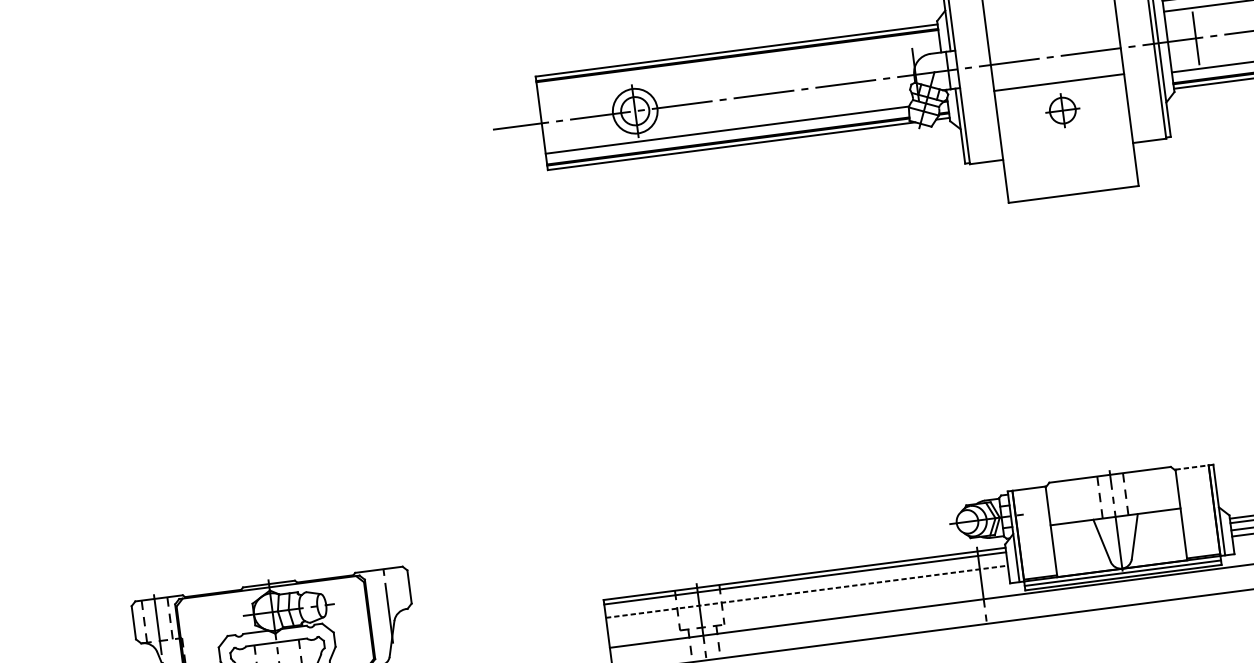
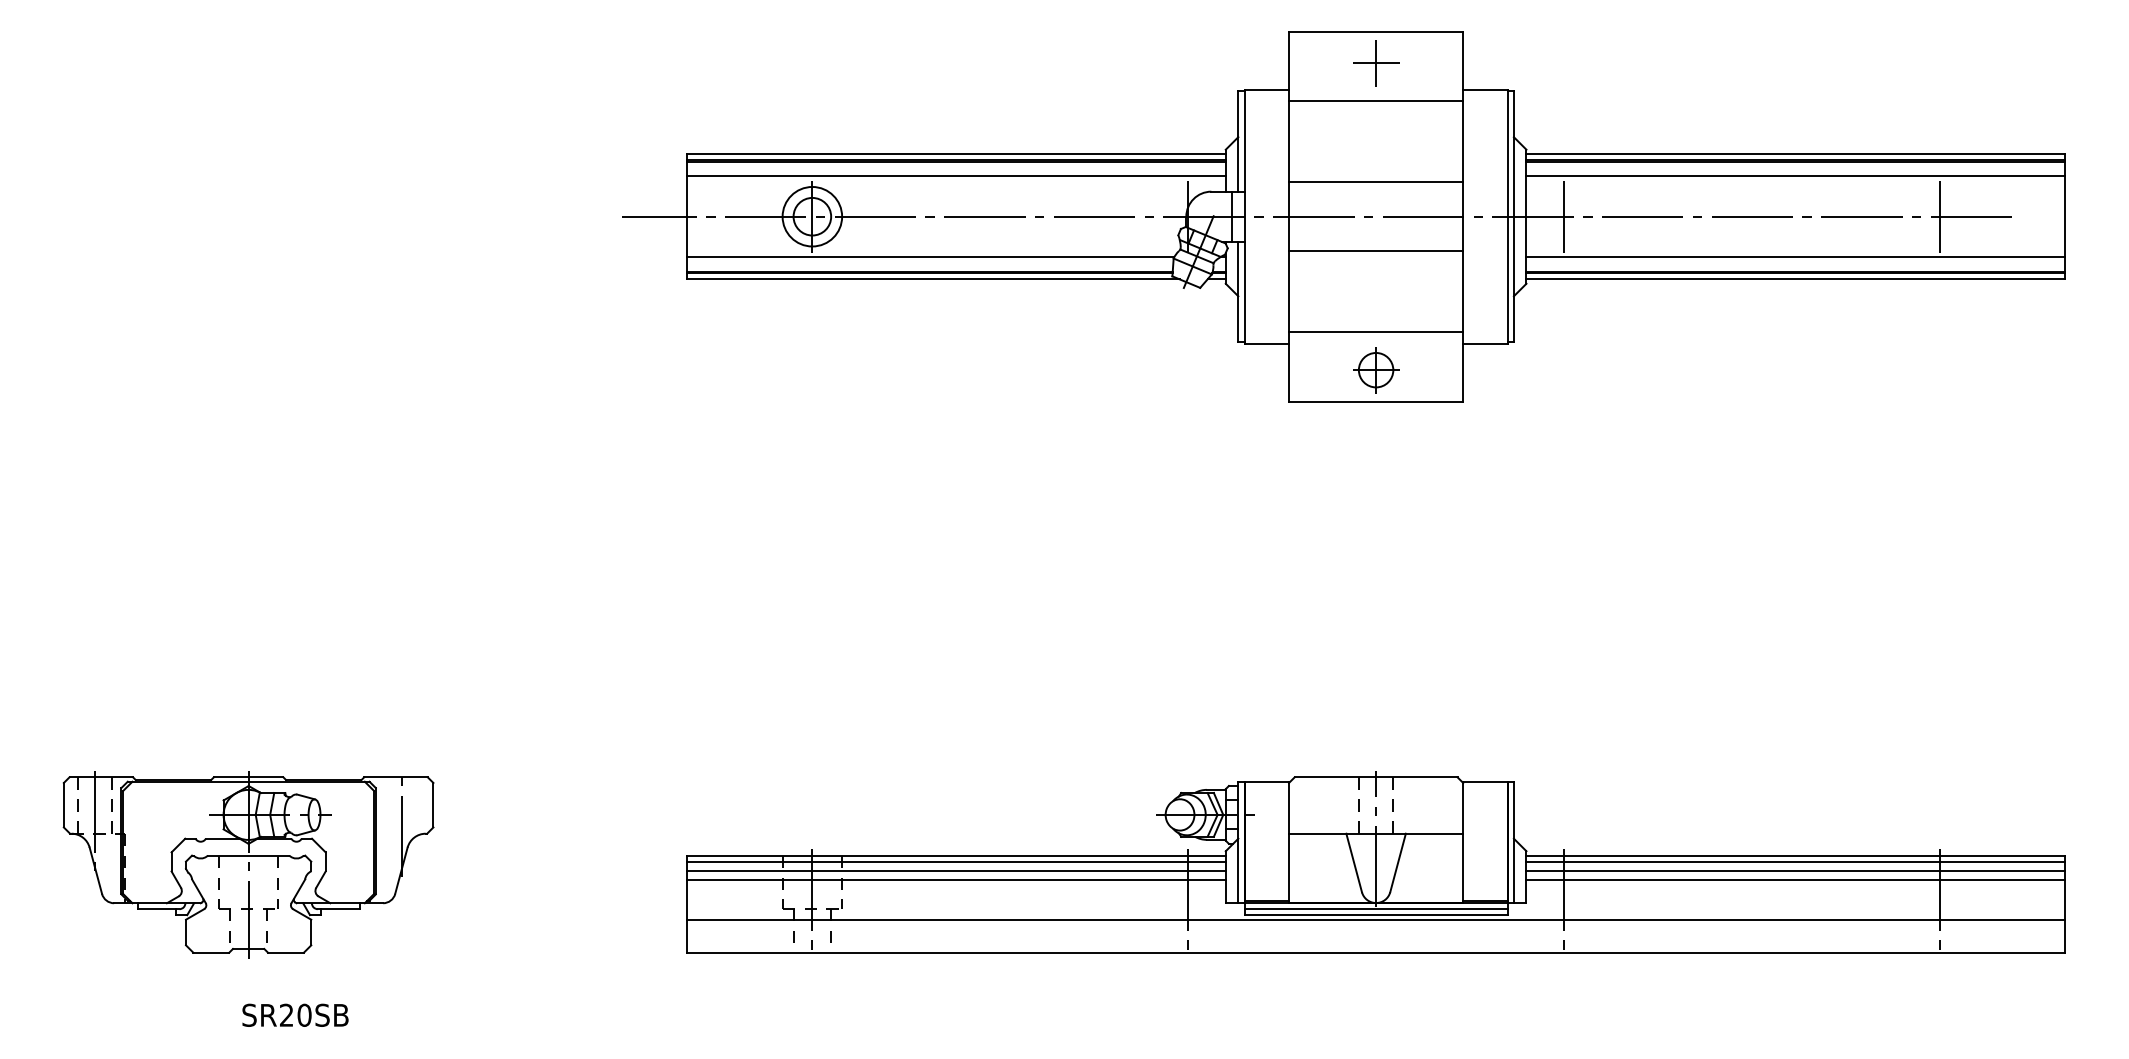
line: (1052, 30) -> (1376, 181), added
line: (738, 67) -> (956, 176), added
part: (1063, 110) -> (1376, 370), moved
line: (1067, 142) -> (1376, 332), added
line: (1192, 467) -> (1485, 781), dashed -> solid
line: (806, 585) -> (956, 871), added
line: (806, 591) -> (956, 879), dashed -> solid

